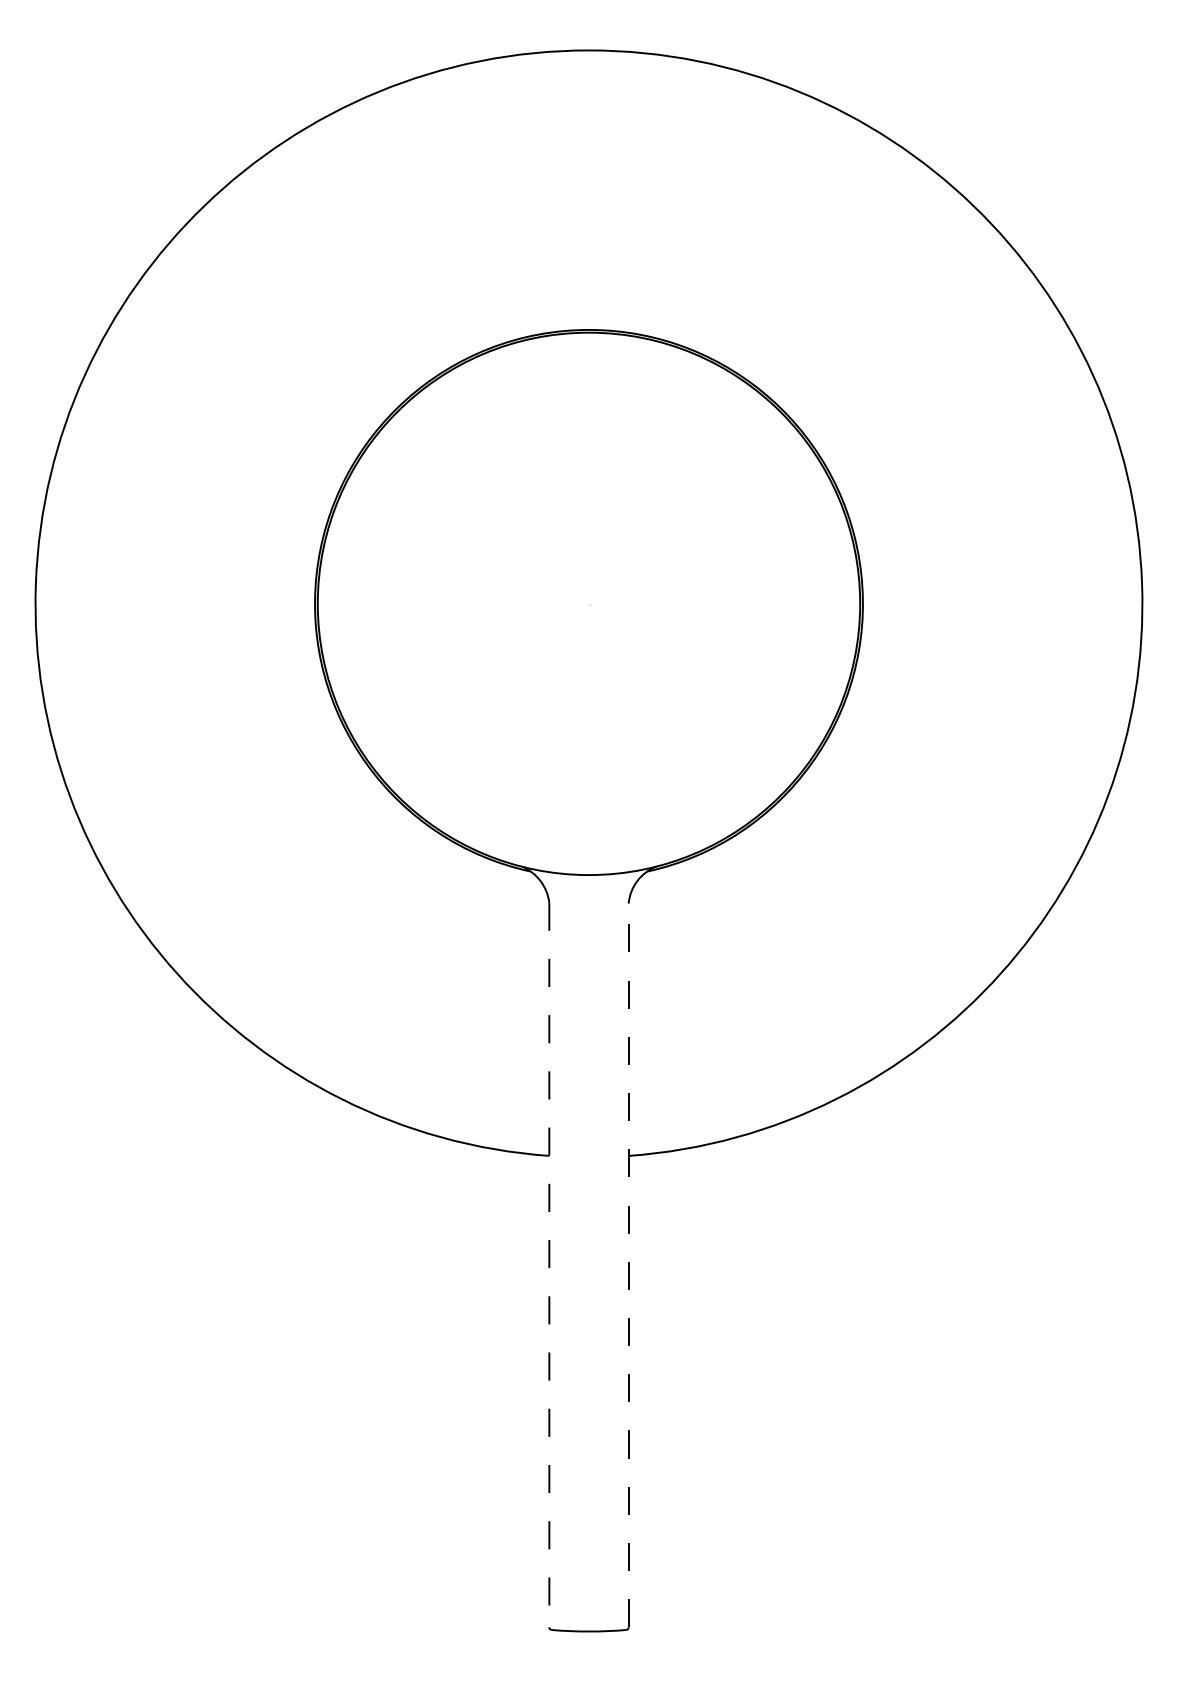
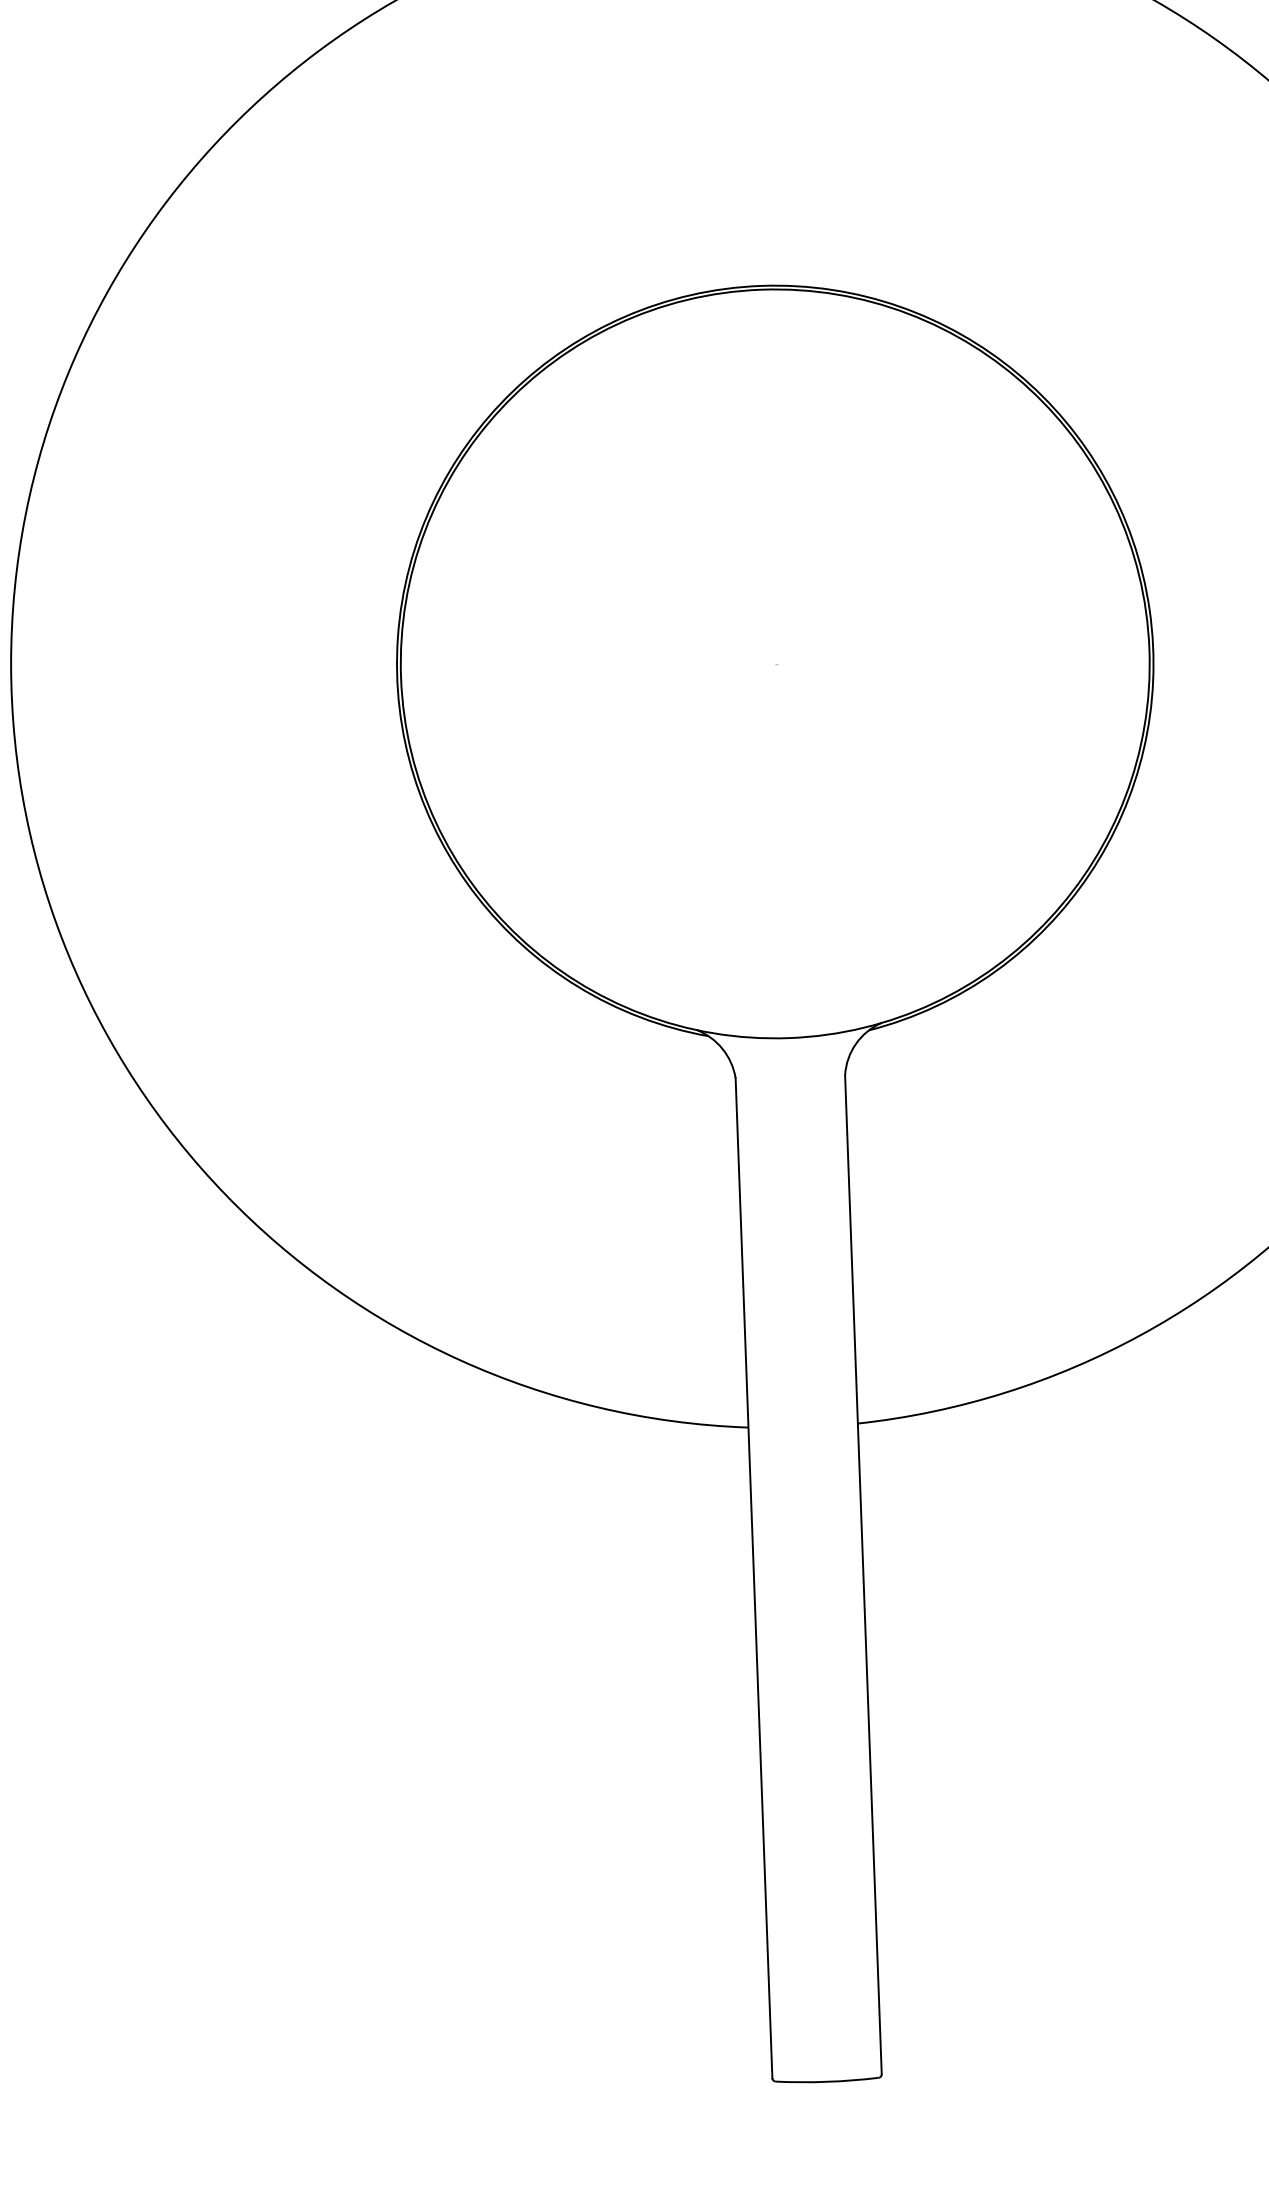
line: (549, 1265) -> (754, 1578), dashed -> solid
line: (628, 1265) -> (863, 1574), dashed -> solid

